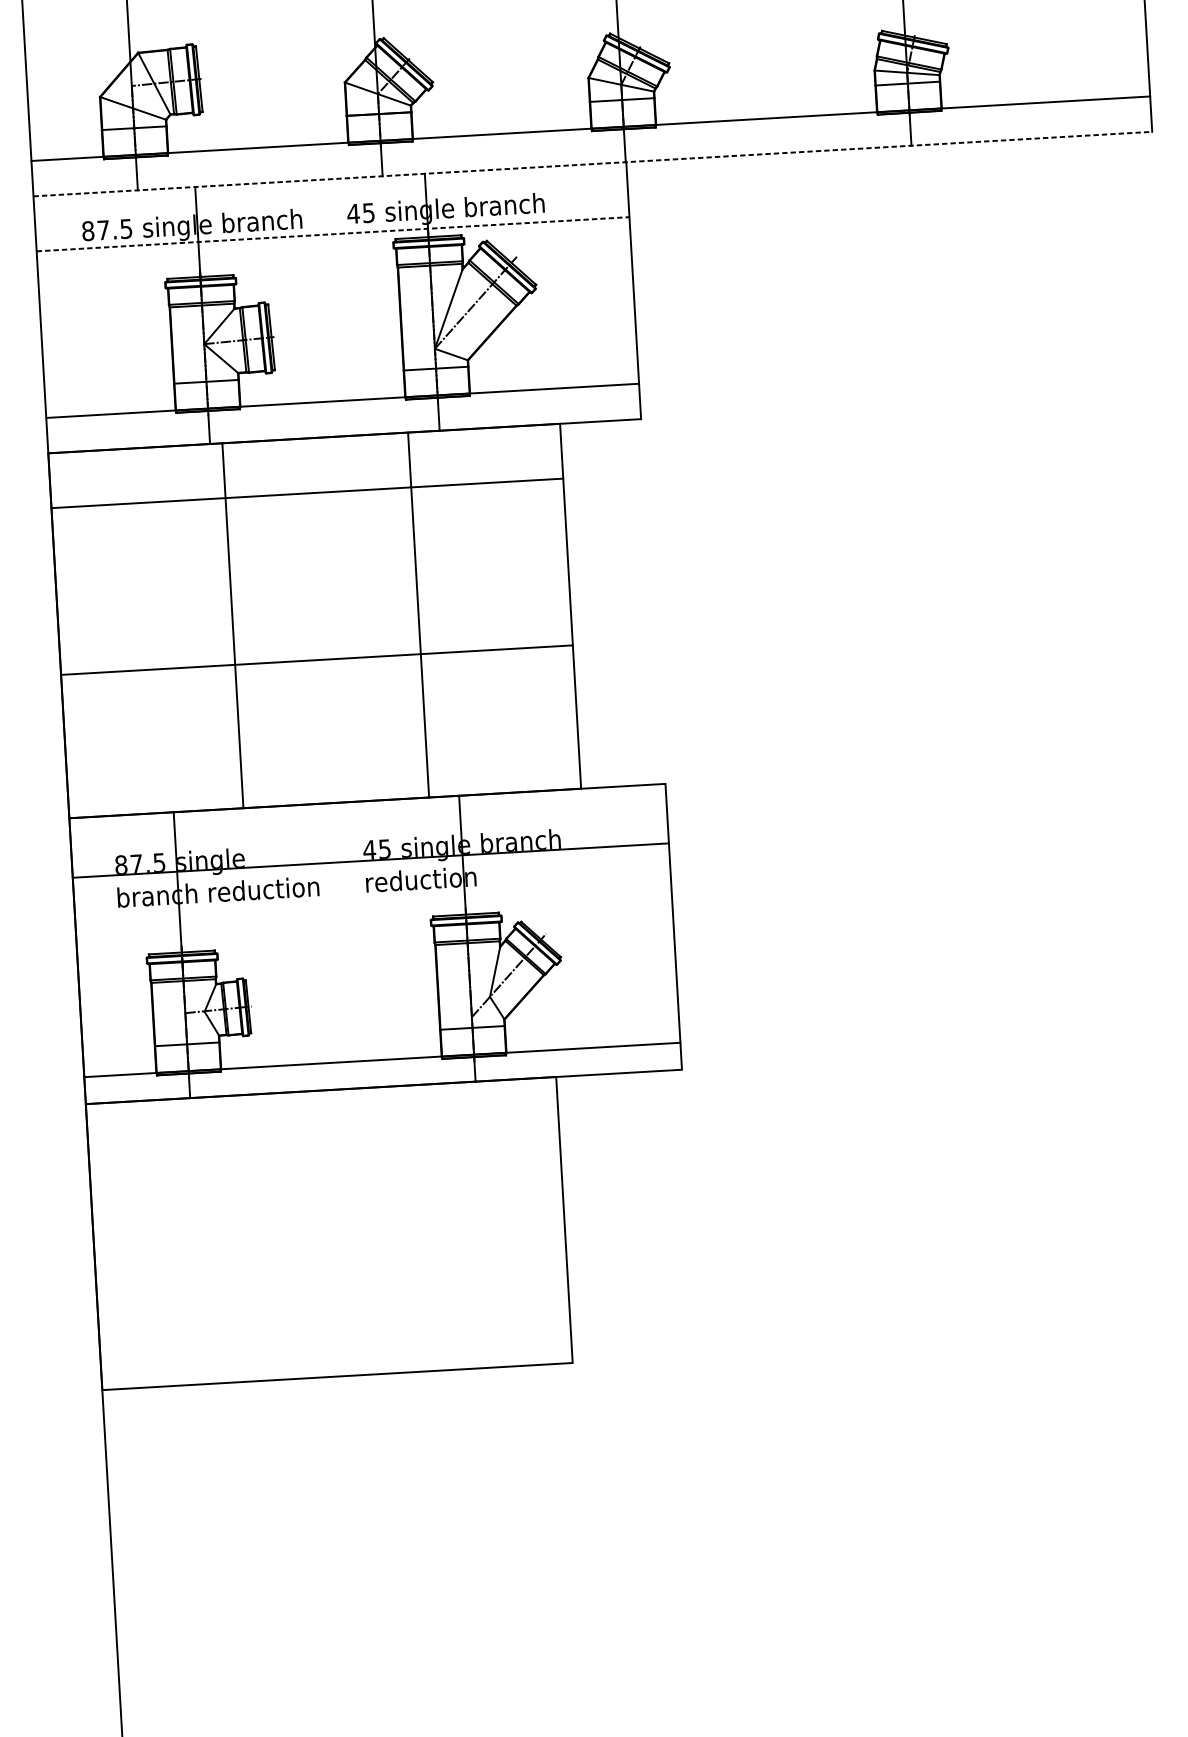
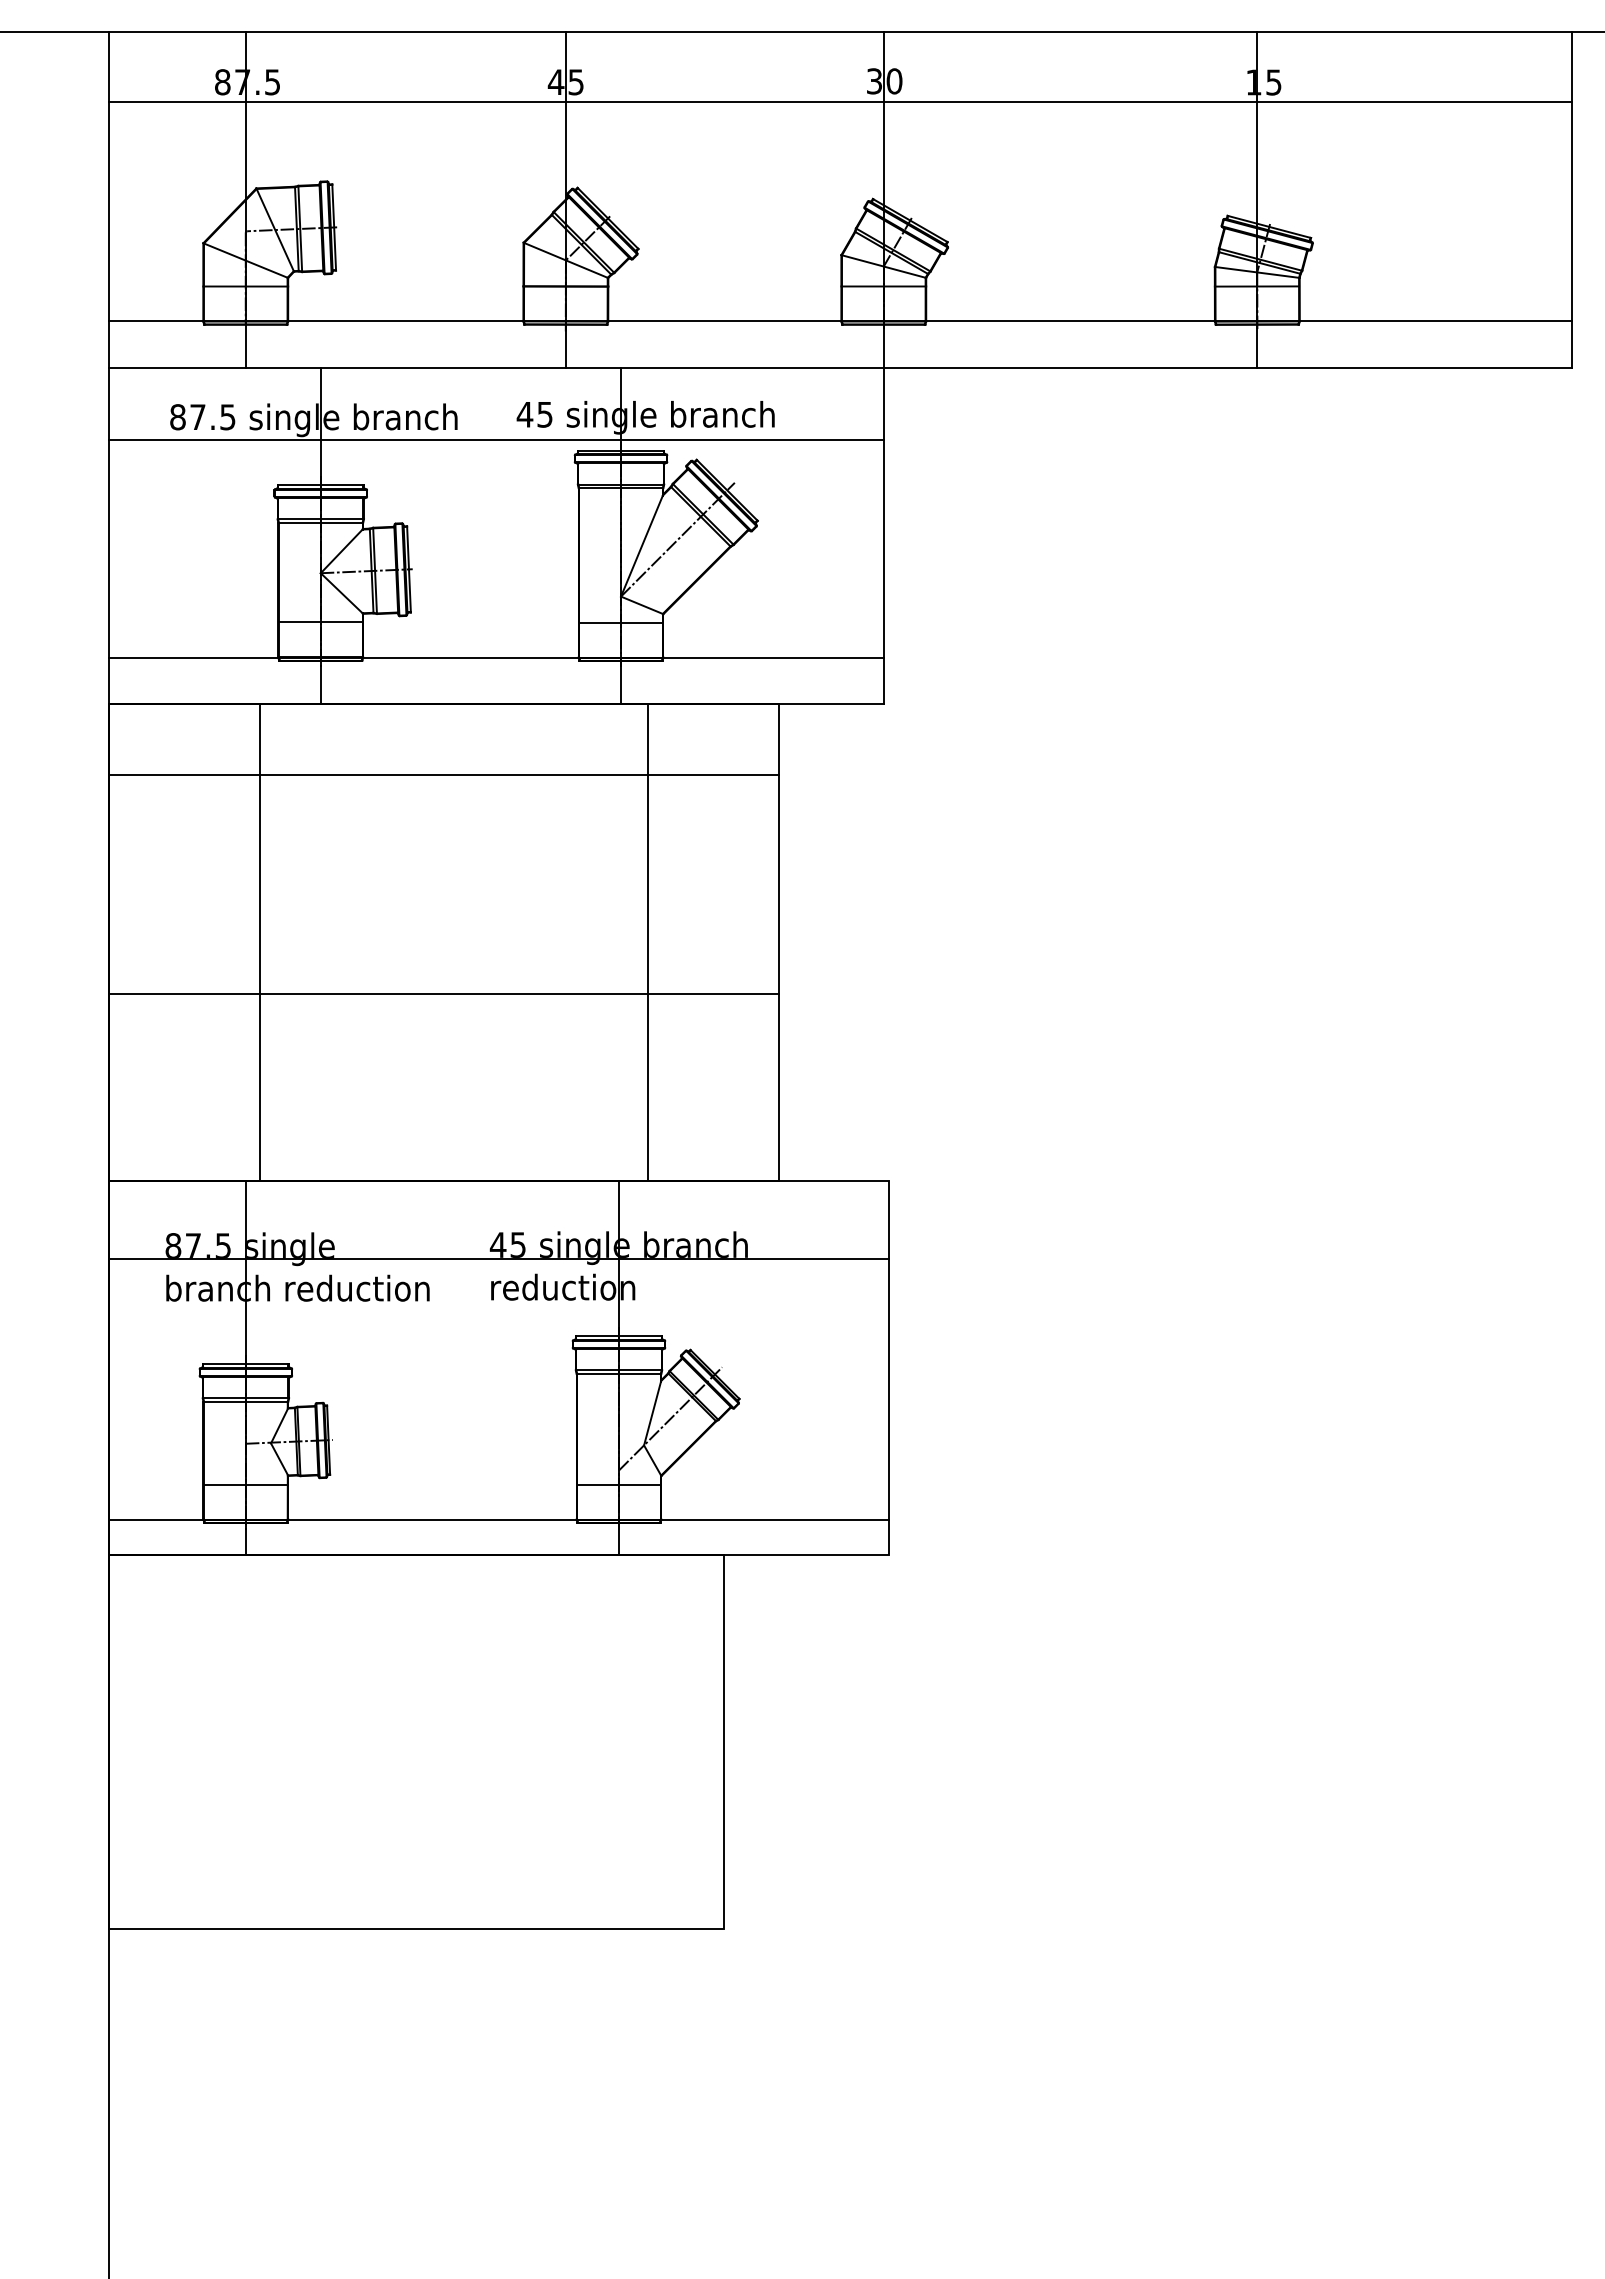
line: (593, 163) -> (841, 367), dashed -> solid
line: (332, 234) -> (496, 439), dashed -> solid
line: (418, 615) -> (647, 942), moved
line: (232, 625) -> (259, 942), moved

